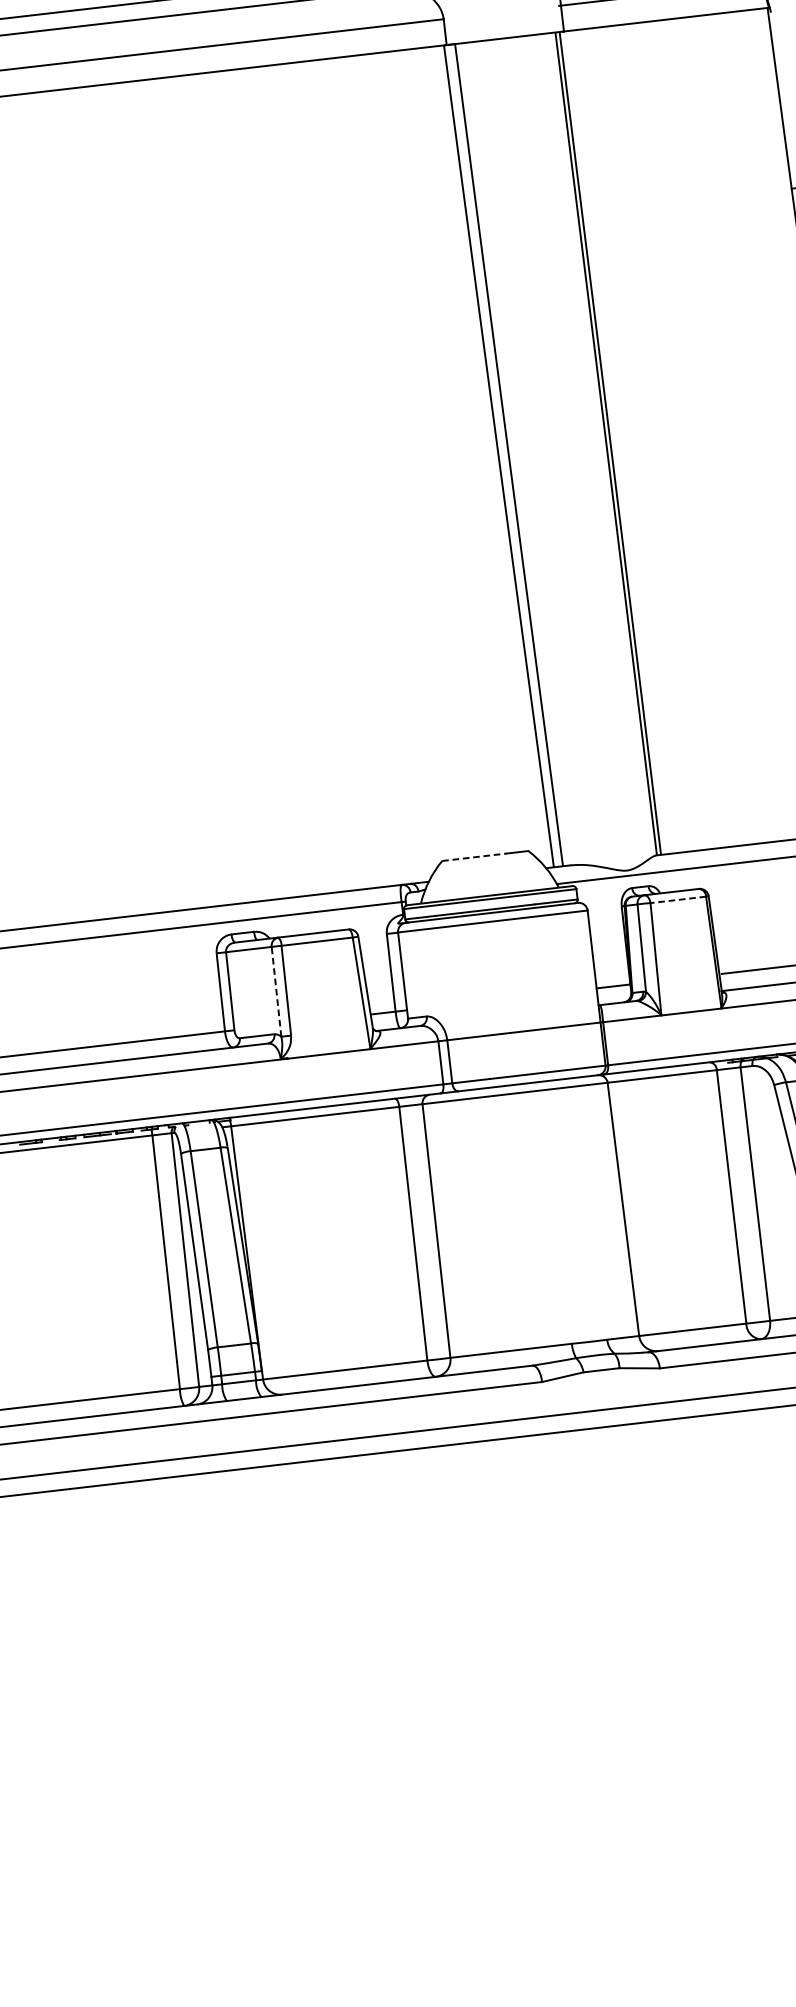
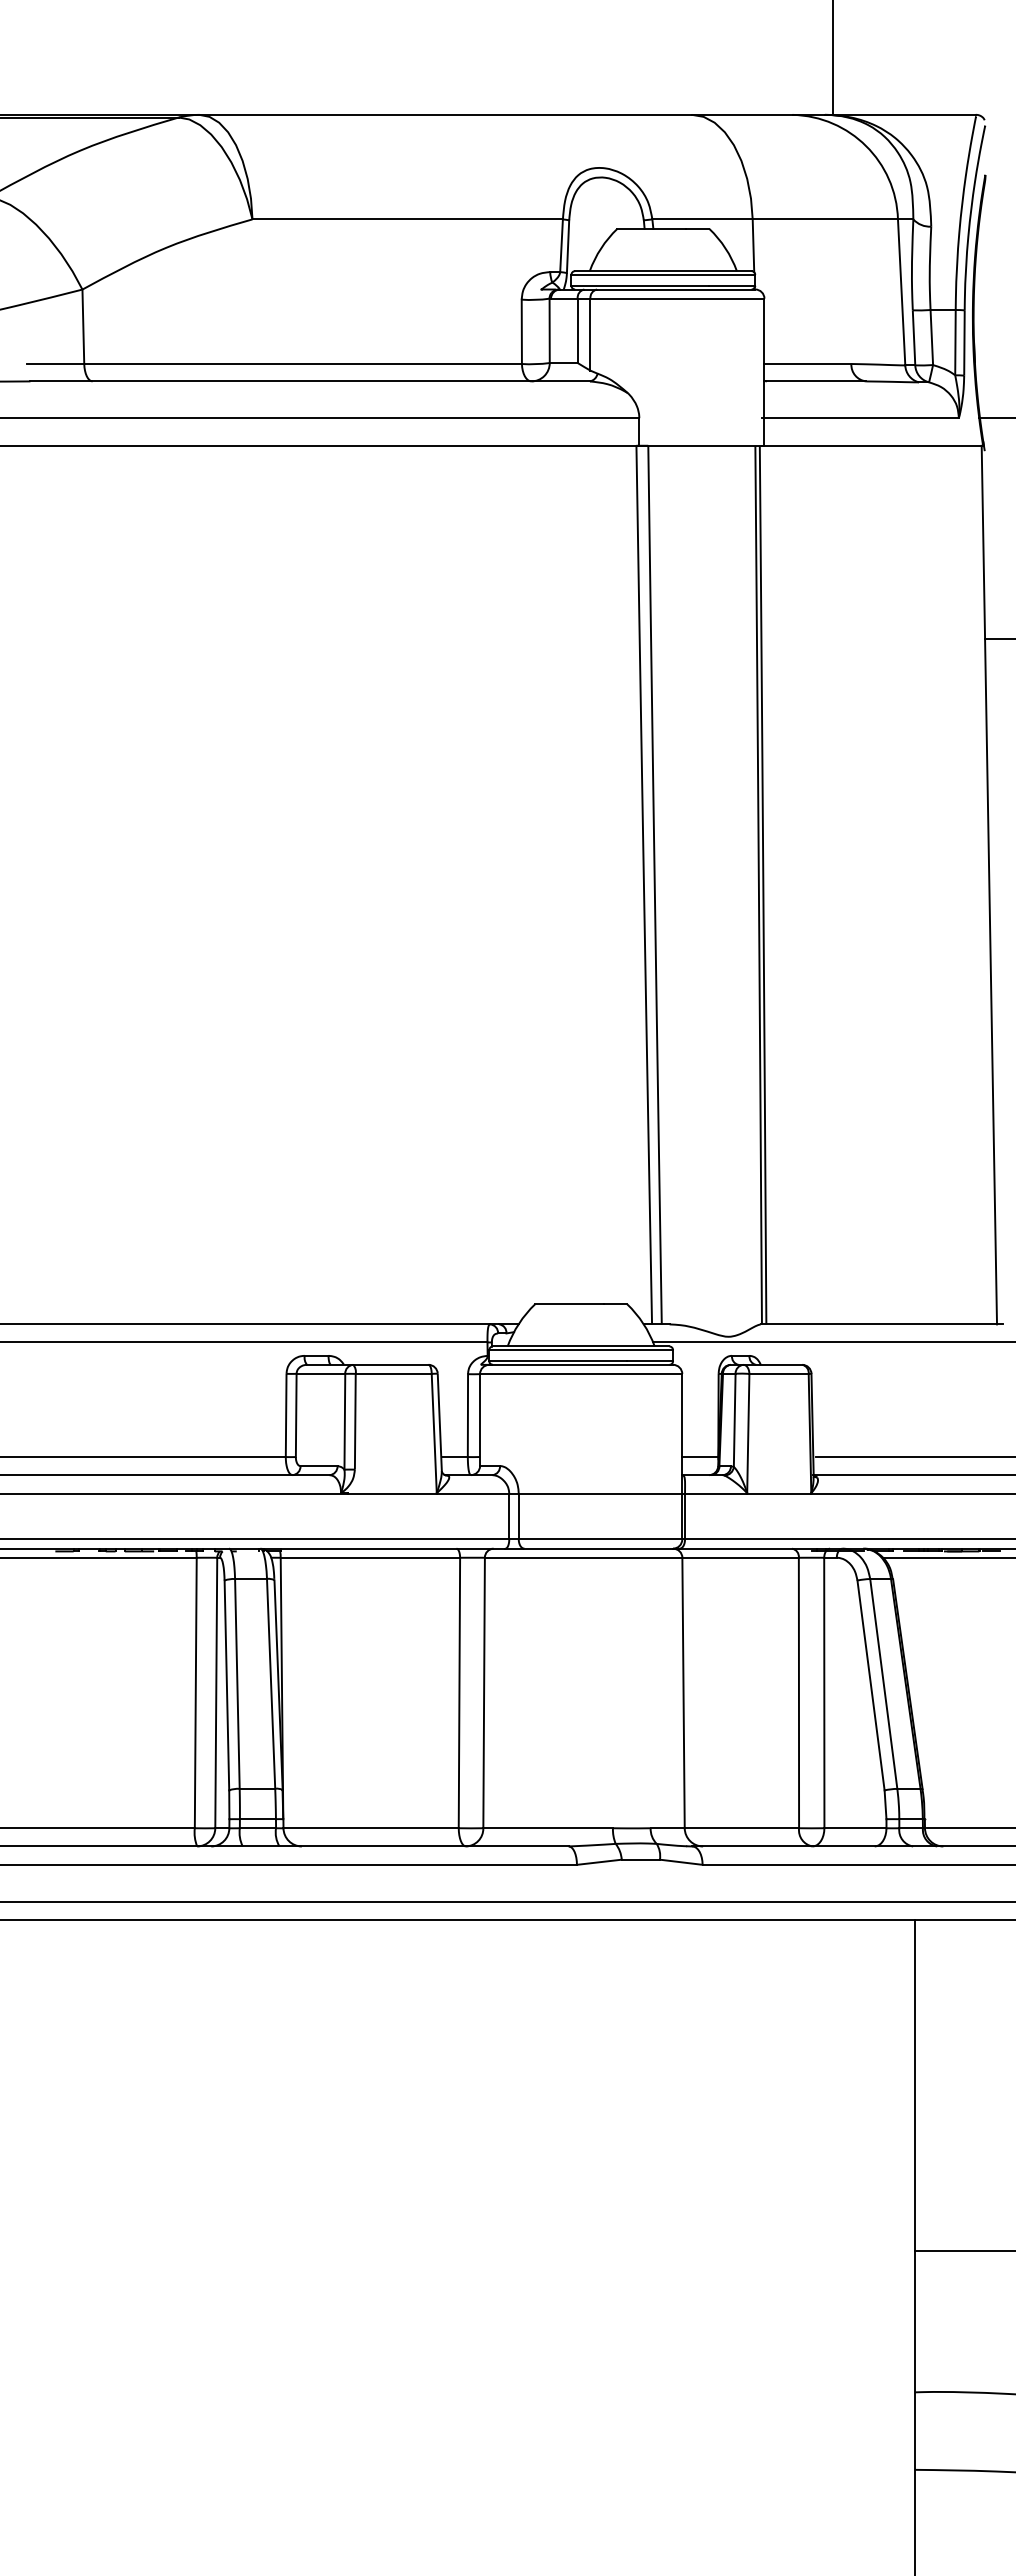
line: (475, 857) -> (570, 1304), dashed -> solid
line: (678, 899) -> (779, 1373), dashed -> solid
line: (276, 991) -> (344, 1421), dashed -> solid

